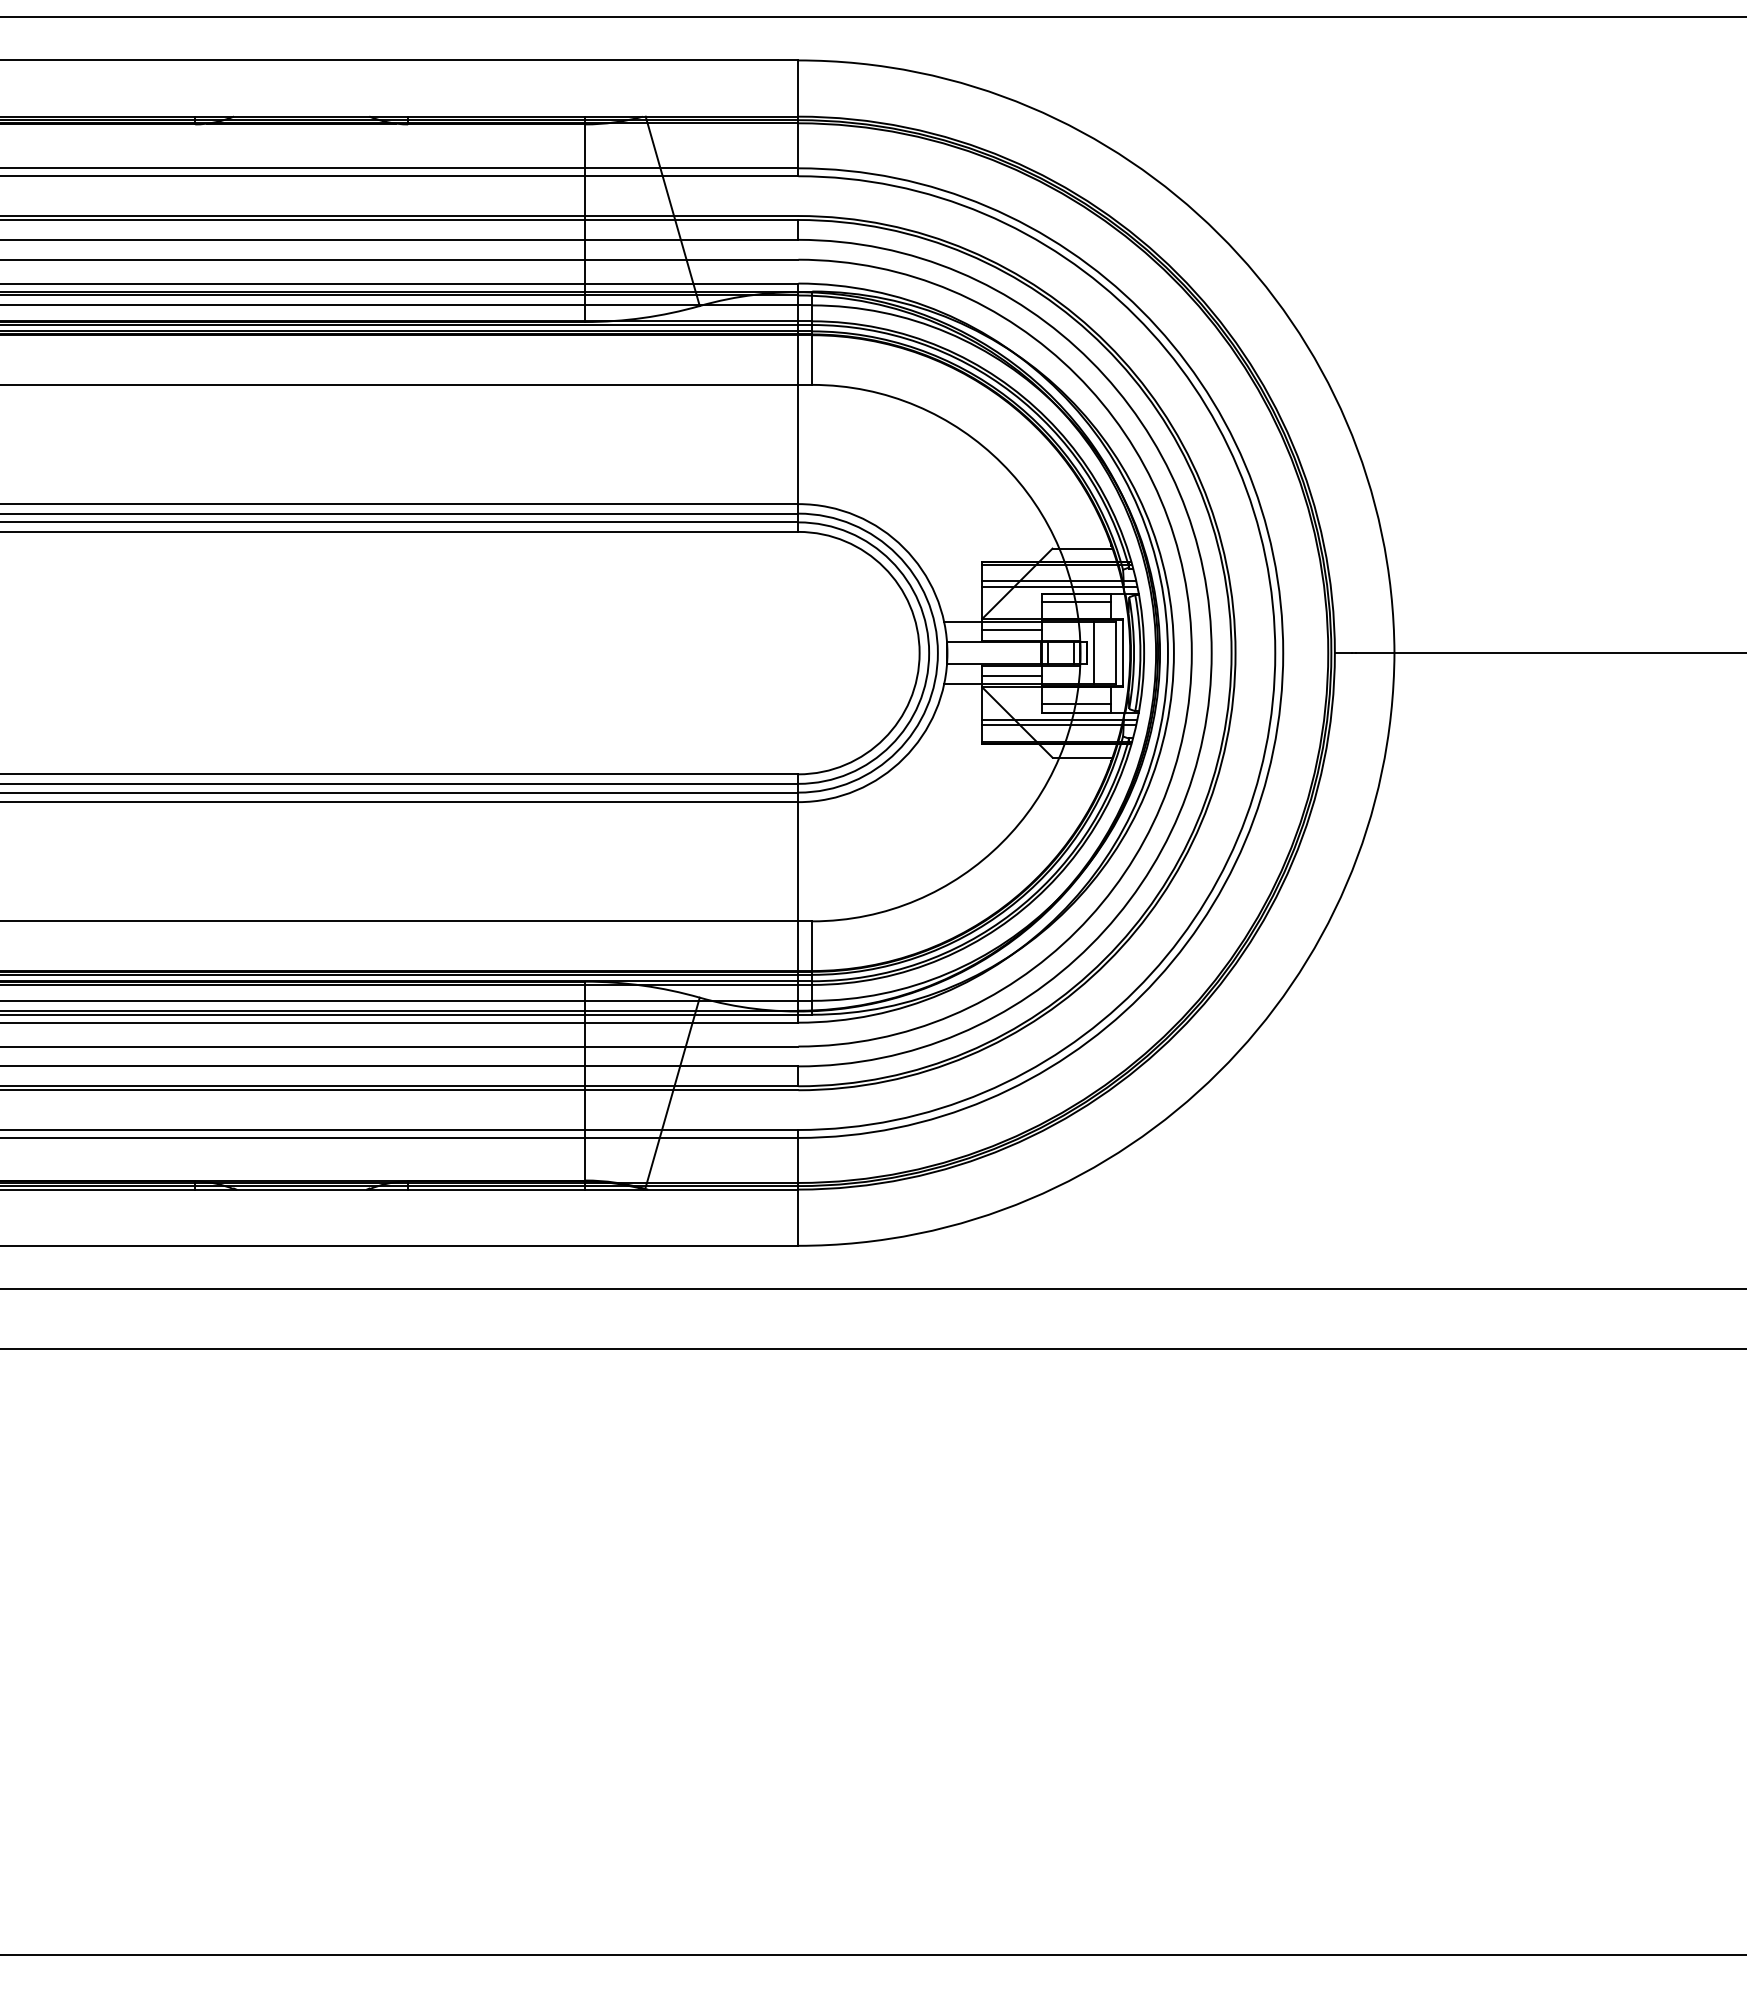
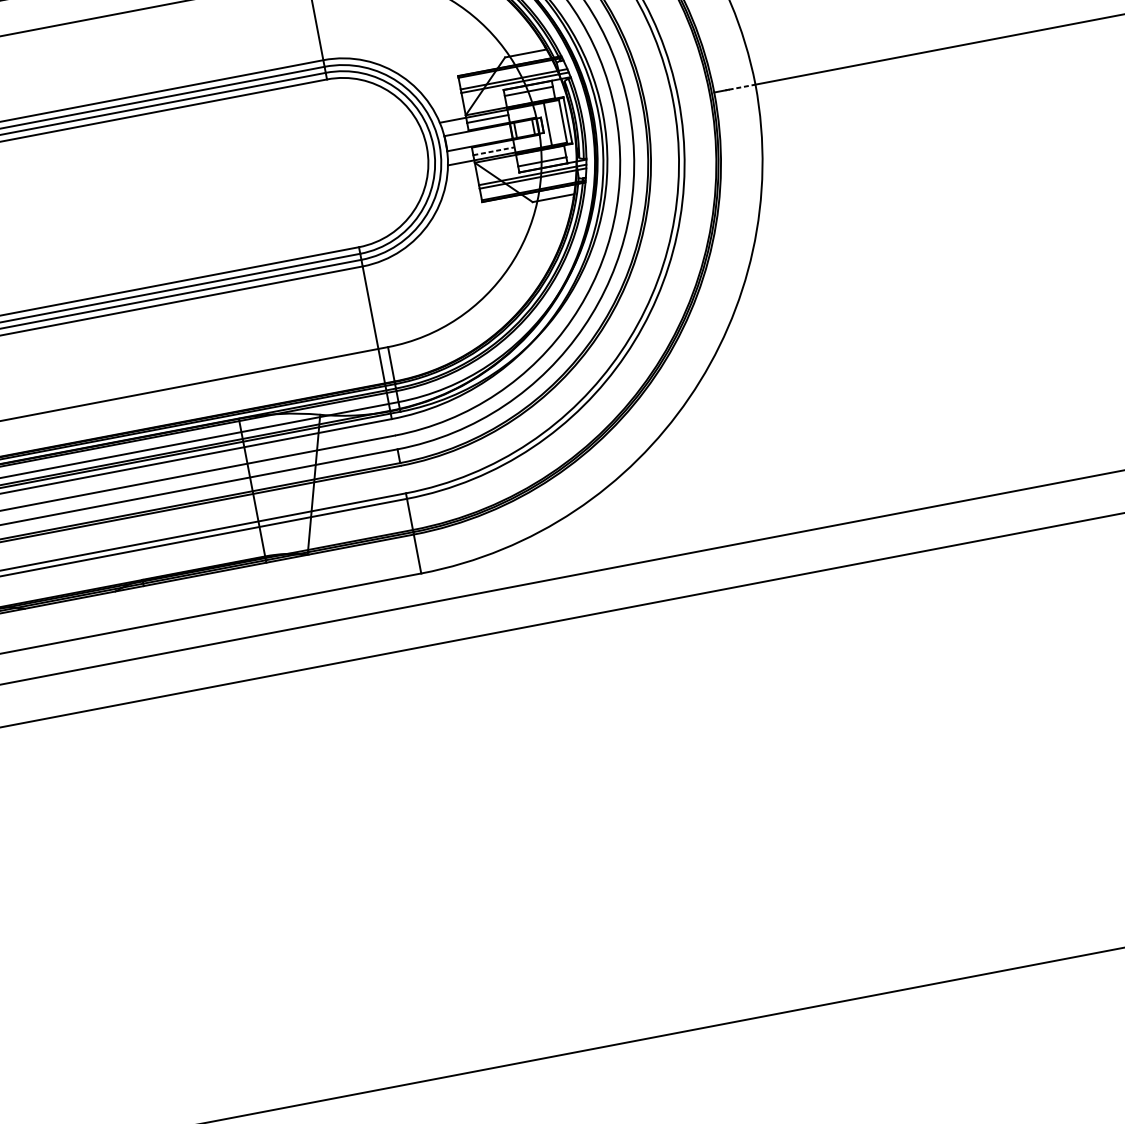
line: (1375, 653) -> (742, 87), solid -> dashed
line: (1012, 676) -> (494, 151), solid -> dashed

